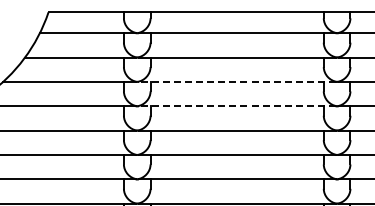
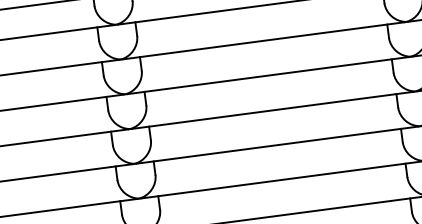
line: (236, 81) -> (267, 75), dashed -> solid
line: (236, 106) -> (271, 110), dashed -> solid

